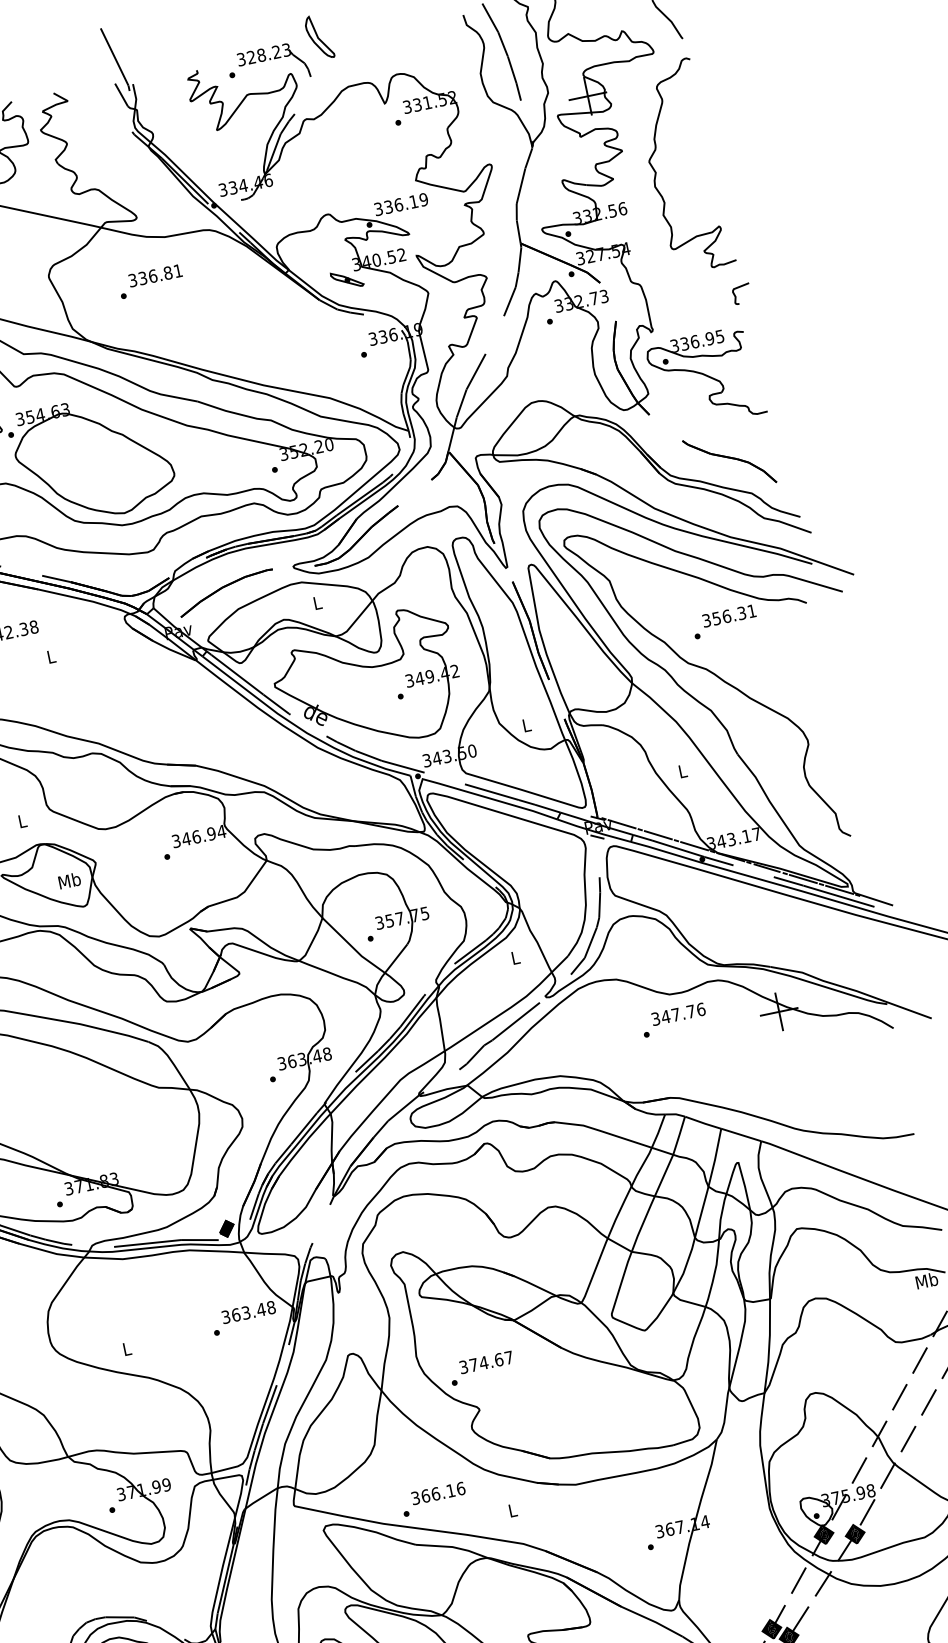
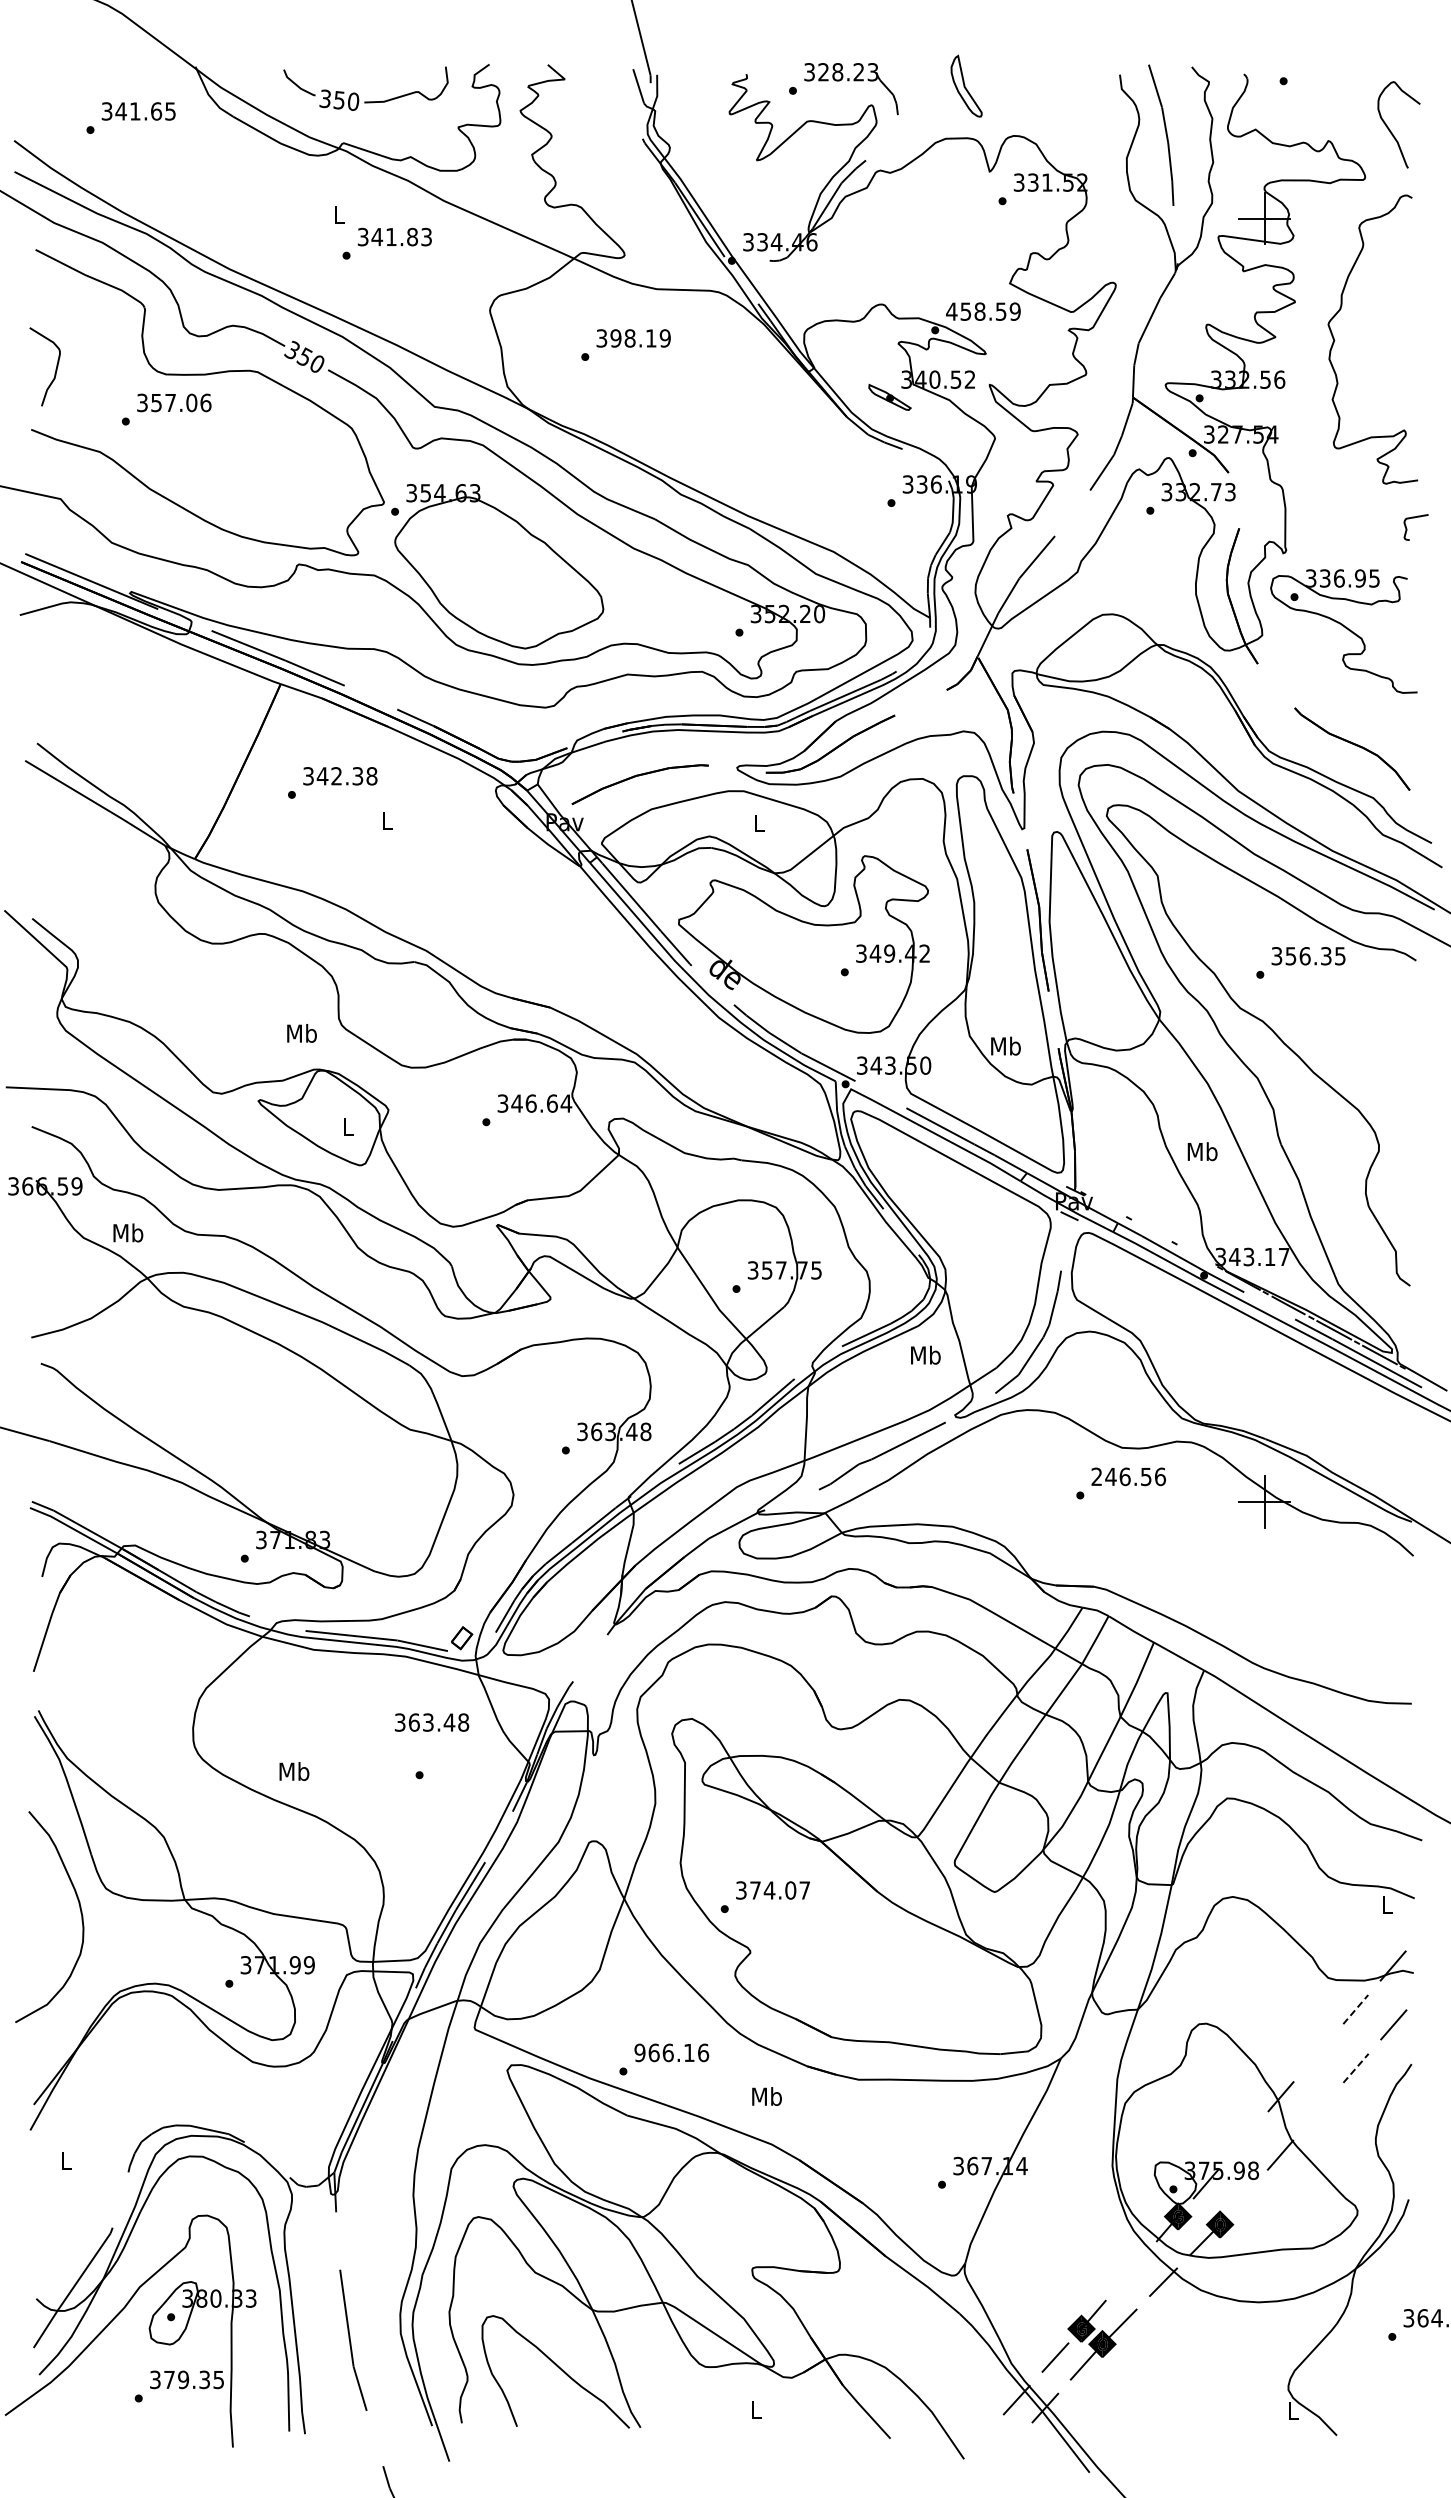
part: (319, 36) -> (966, 85), moved
text: (396, 205) -> (976, 311), 336.19 -> 458.59
text: (160, 274) -> (640, 338), 336.81 -> 398.19
text: (752, 611) -> (1340, 956), 356.31 -> 356.35
text: (526, 724) -> (1005, 1045), L -> Mb
text: (682, 771) -> (1202, 1151), L -> Mb
text: (22, 821) -> (301, 1033), L -> Mb
line: (622, 823) -> (1106, 1205), removed
text: (210, 833) -> (551, 1103), 346.94 -> 346.64
line: (658, 835) -> (1151, 1230), removed
line: (694, 846) -> (1197, 1255), removed
text: (69, 880) -> (348, 1126), Mb -> L
text: (515, 957) -> (925, 1354), L -> Mb
text: (673, 1015) -> (1121, 1476), 347.76 -> 246.56
fill: (226, 1229) -> (461, 1638), removed
text: (926, 1280) -> (1387, 1903), Mb -> L
text: (249, 1312) -> (432, 1722), moved
text: (127, 1348) -> (294, 1771), L -> Mb
text: (498, 1359) -> (790, 1890), 374.67 -> 374.07
line: (920, 1360) -> (1356, 2009), solid -> dashed
line: (899, 1396) -> (1317, 2052), removed
line: (929, 1401) -> (1356, 2067), solid -> dashed
line: (907, 1439) -> (1317, 2111), removed
line: (859, 1470) -> (1243, 2139), removed
text: (415, 1497) -> (639, 2052), 366.16 -> 966.16
text: (512, 1510) -> (766, 2096), L -> Mb
line: (867, 1512) -> (1242, 2198), removed
line: (798, 1580) -> (1130, 2270), removed

